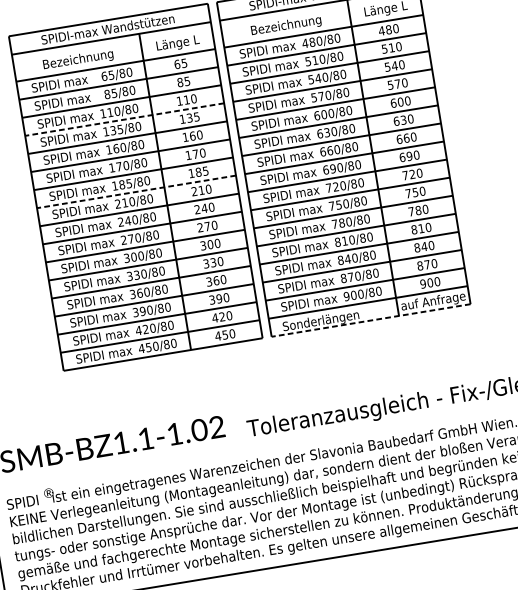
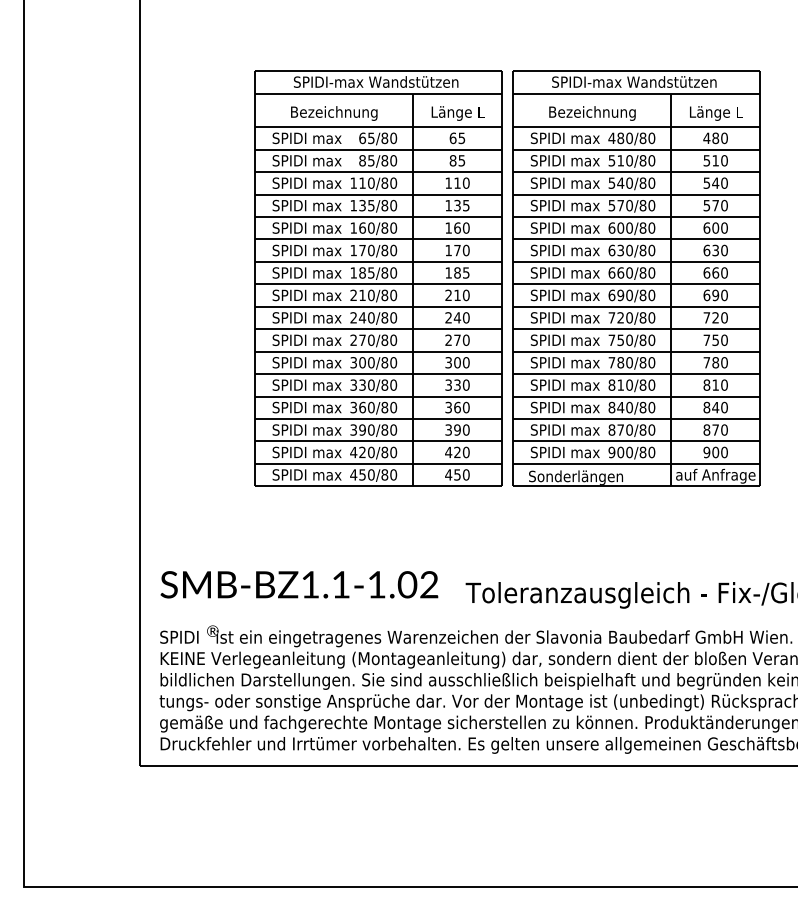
line: (124, 119) -> (378, 194), dashed -> solid
line: (136, 192) -> (378, 284), dashed -> solid
line: (370, 320) -> (636, 486), dashed -> solid

